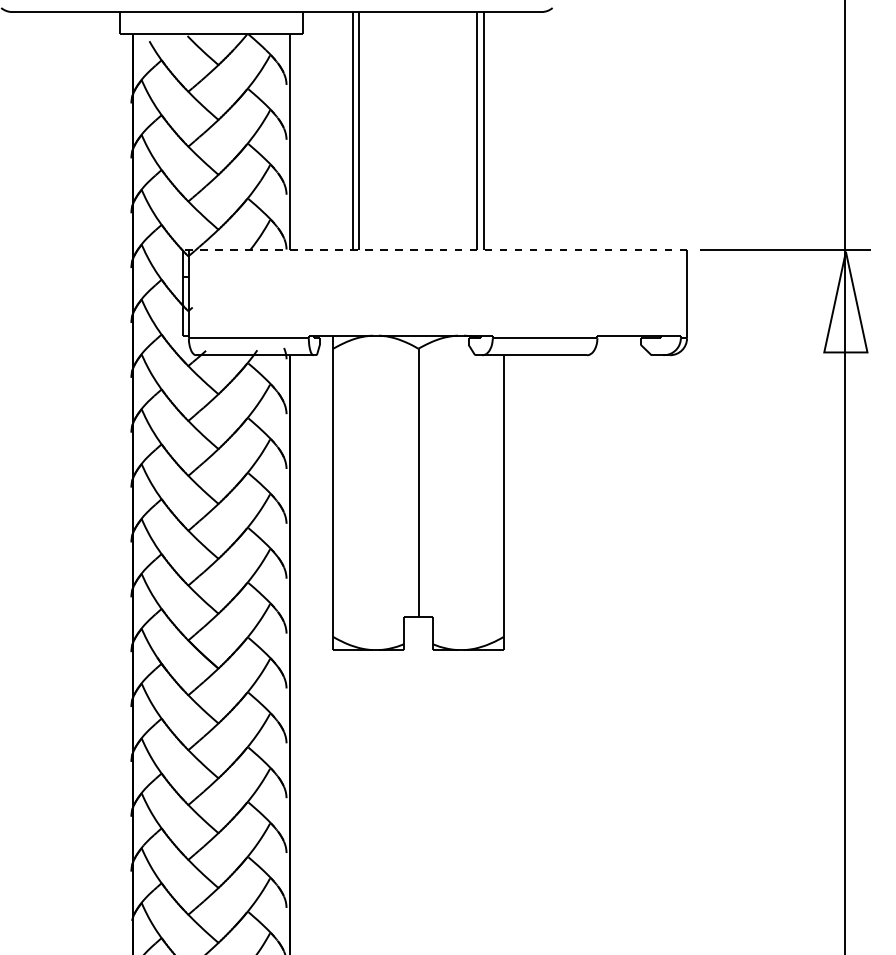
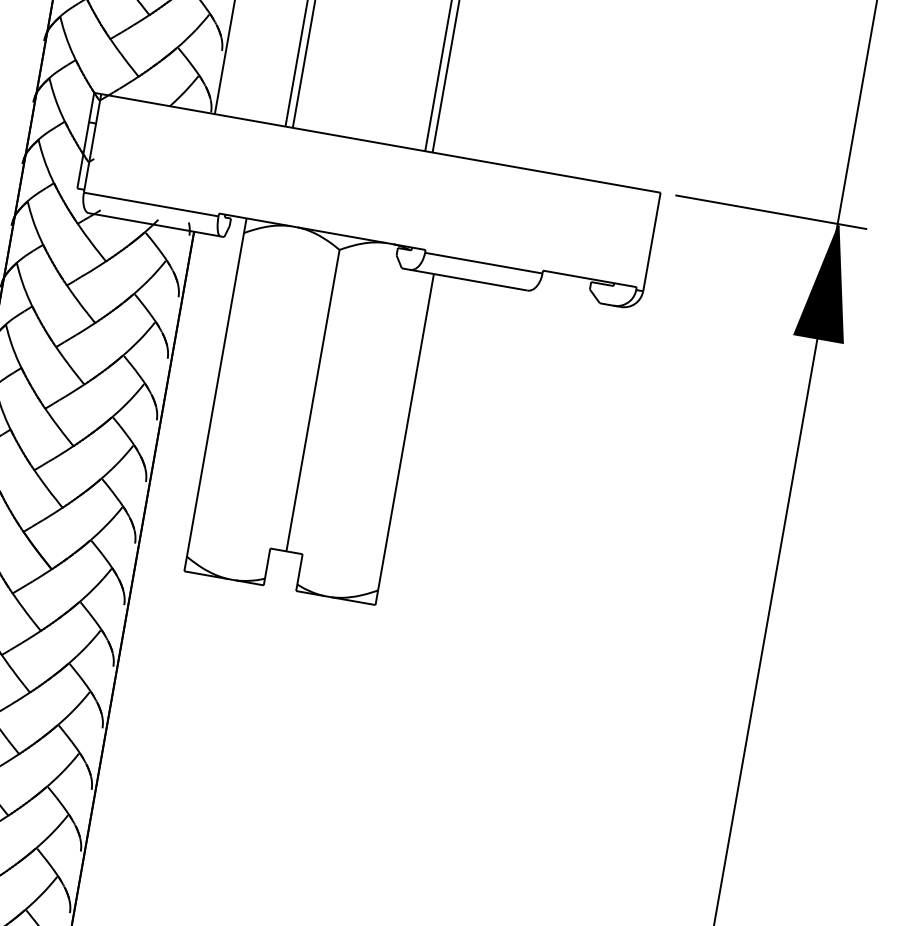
line: (434, 250) -> (377, 142), dashed -> solid
fill: (845, 301) -> (828, 281), added

